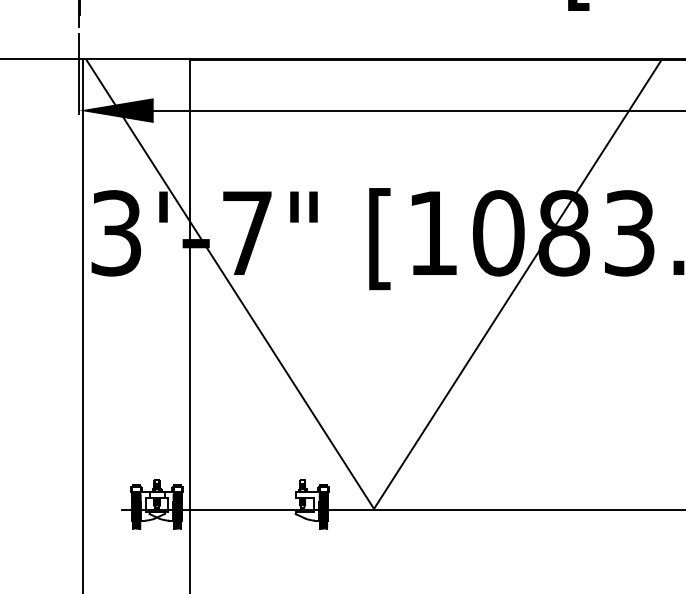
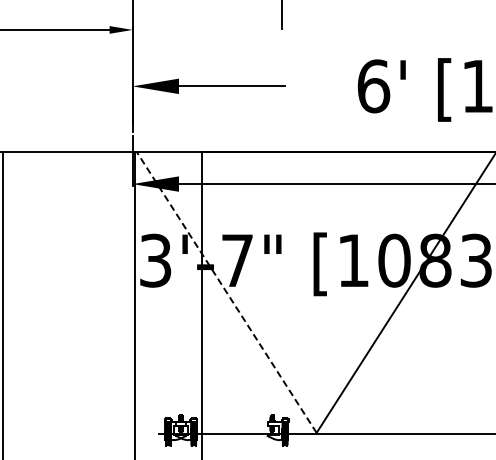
line: (229, 284) -> (226, 292), solid -> dashed

